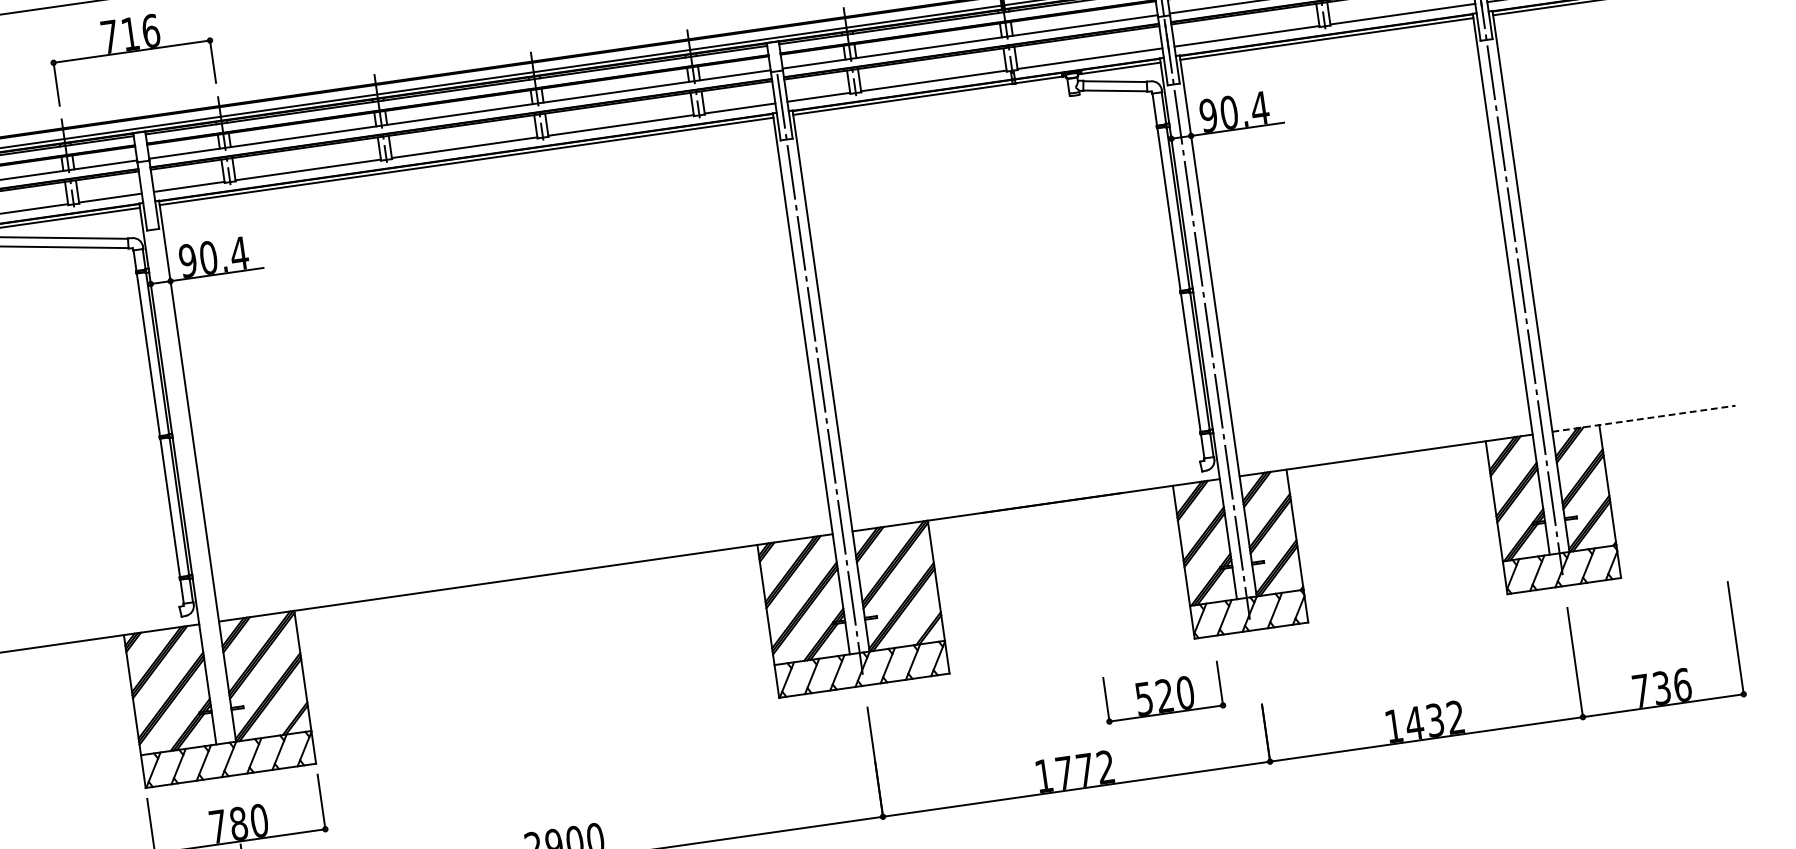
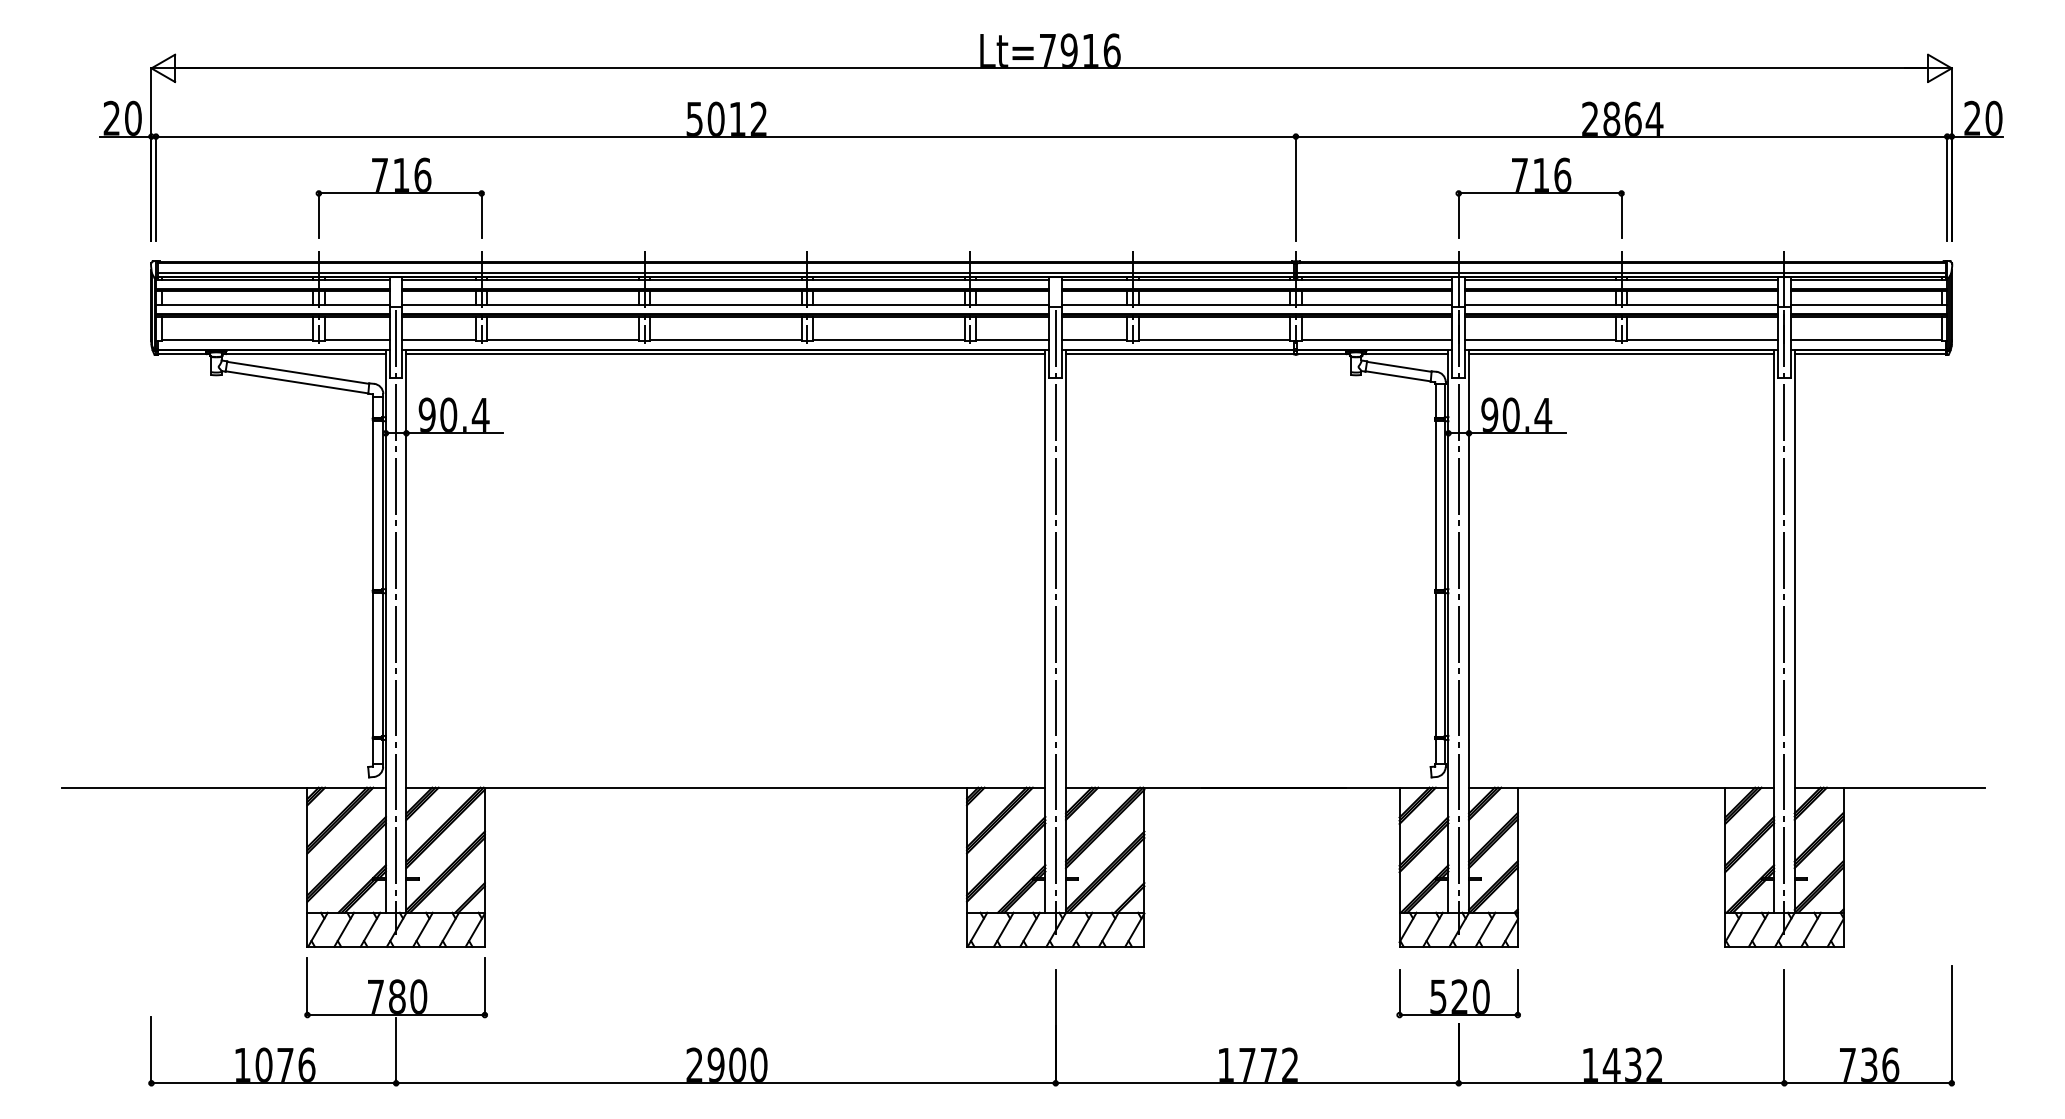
line: (1644, 418) -> (1890, 787), dashed -> solid
line: (186, 464) -> (396, 622), added
part: (1163, 692) -> (1458, 993), moved

